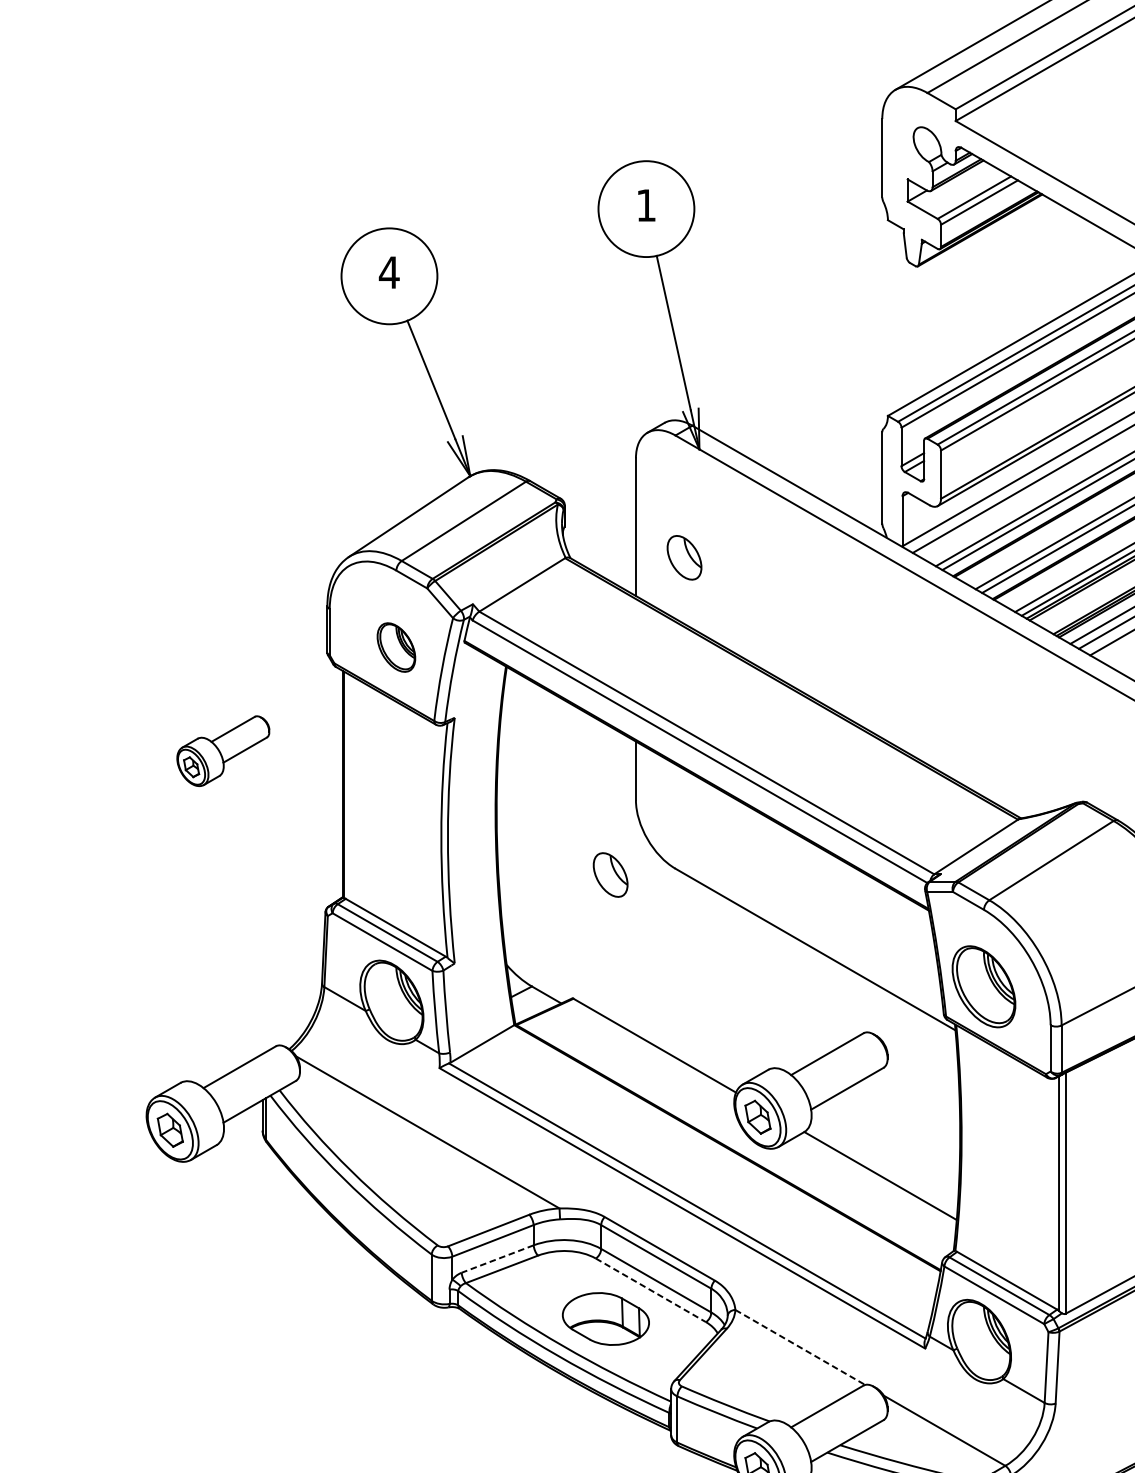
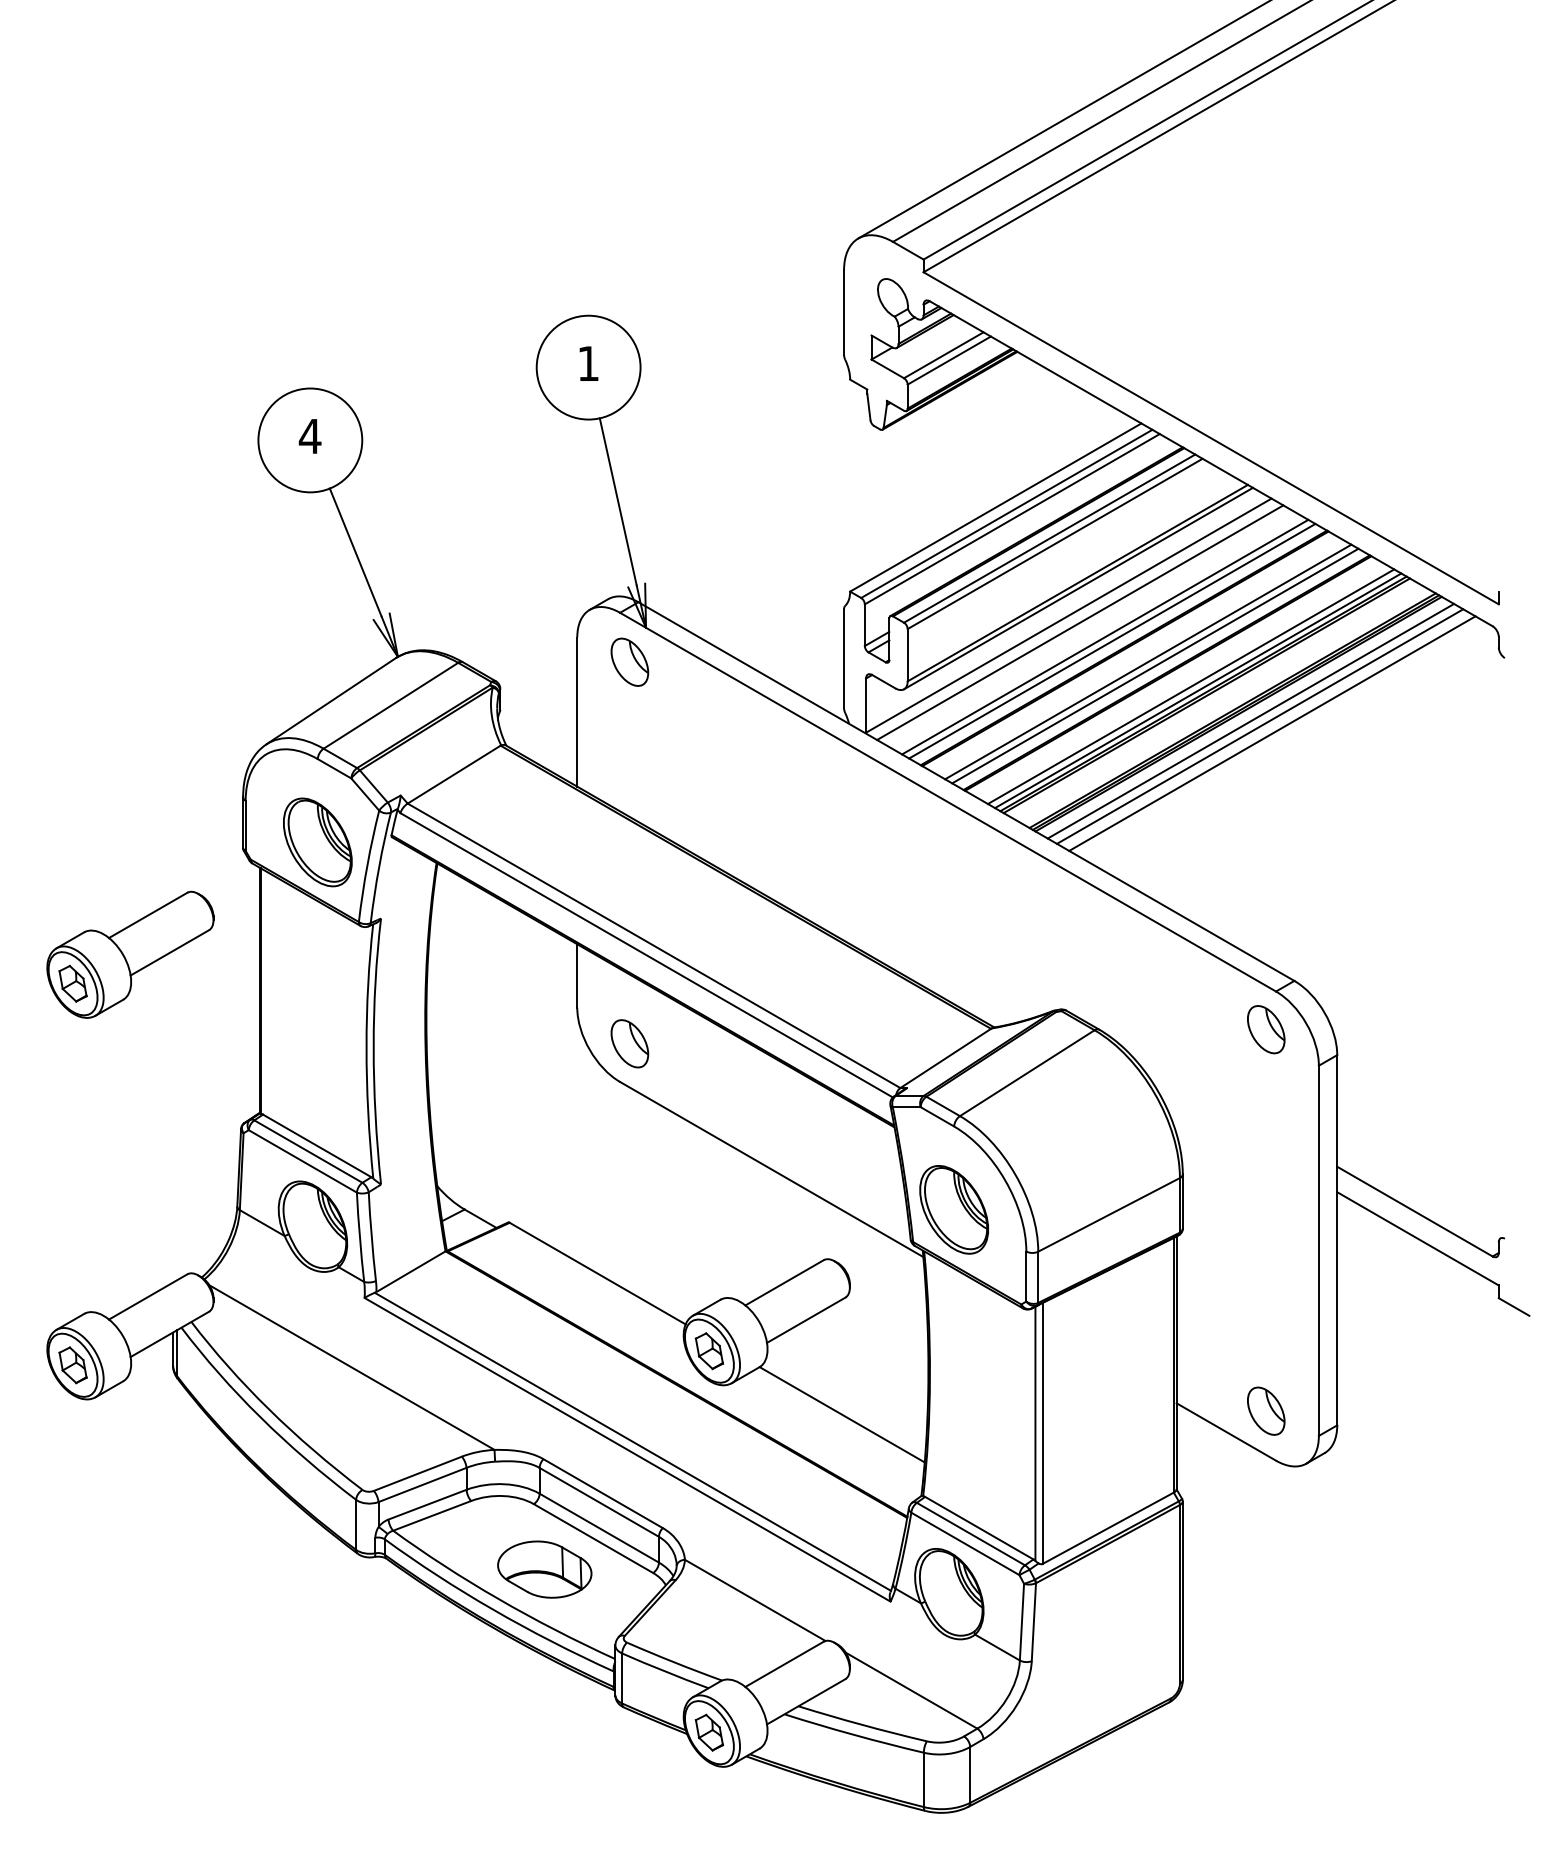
part: (684, 557) -> (629, 661), moved
part: (396, 647) -> (317, 842), size x1.67
part: (223, 751) -> (130, 954), size x1.67
part: (610, 874) -> (629, 1043), moved
line: (497, 1258) -> (427, 1504), dashed -> solid
line: (650, 1290) -> (593, 1538), dashed -> solid
line: (800, 1347) -> (755, 1600), dashed -> solid

